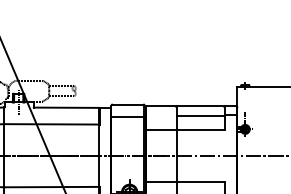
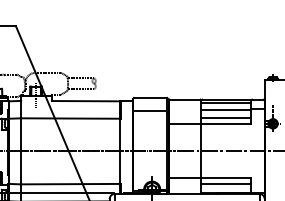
line: (200, 109) -> (226, 103), added
line: (200, 124) -> (226, 118), added
line: (200, 187) -> (226, 184), added

